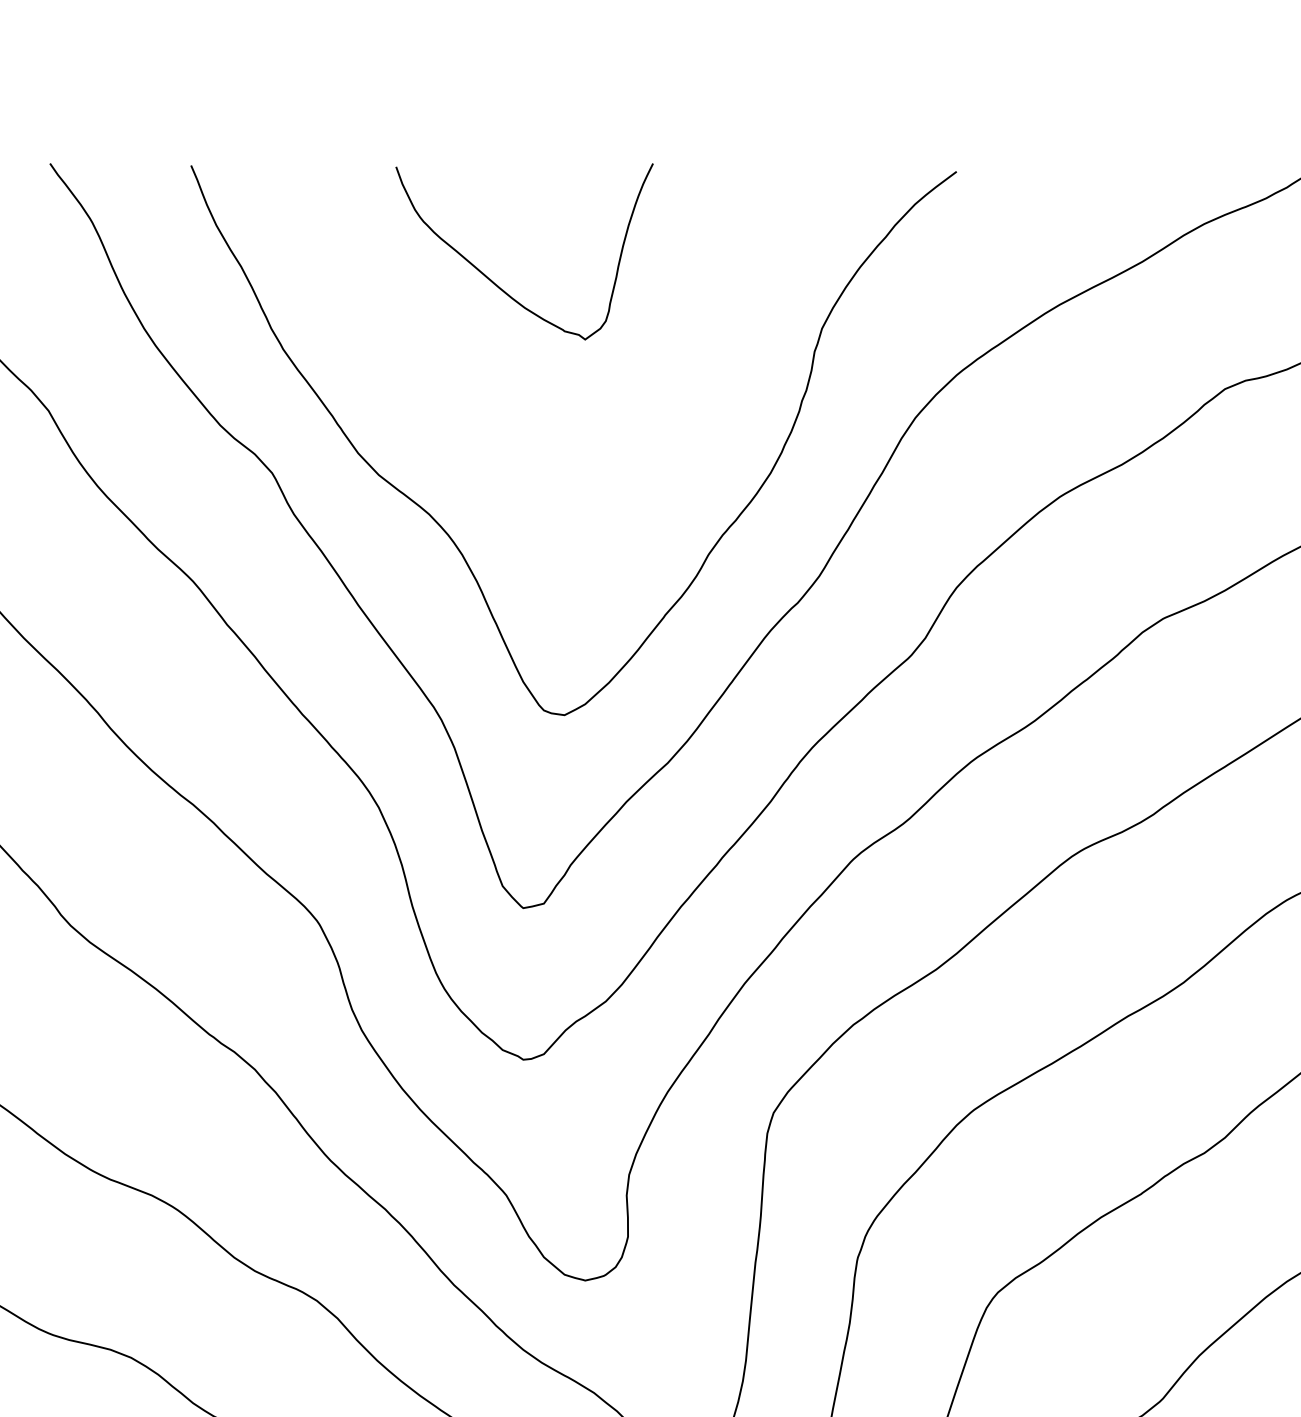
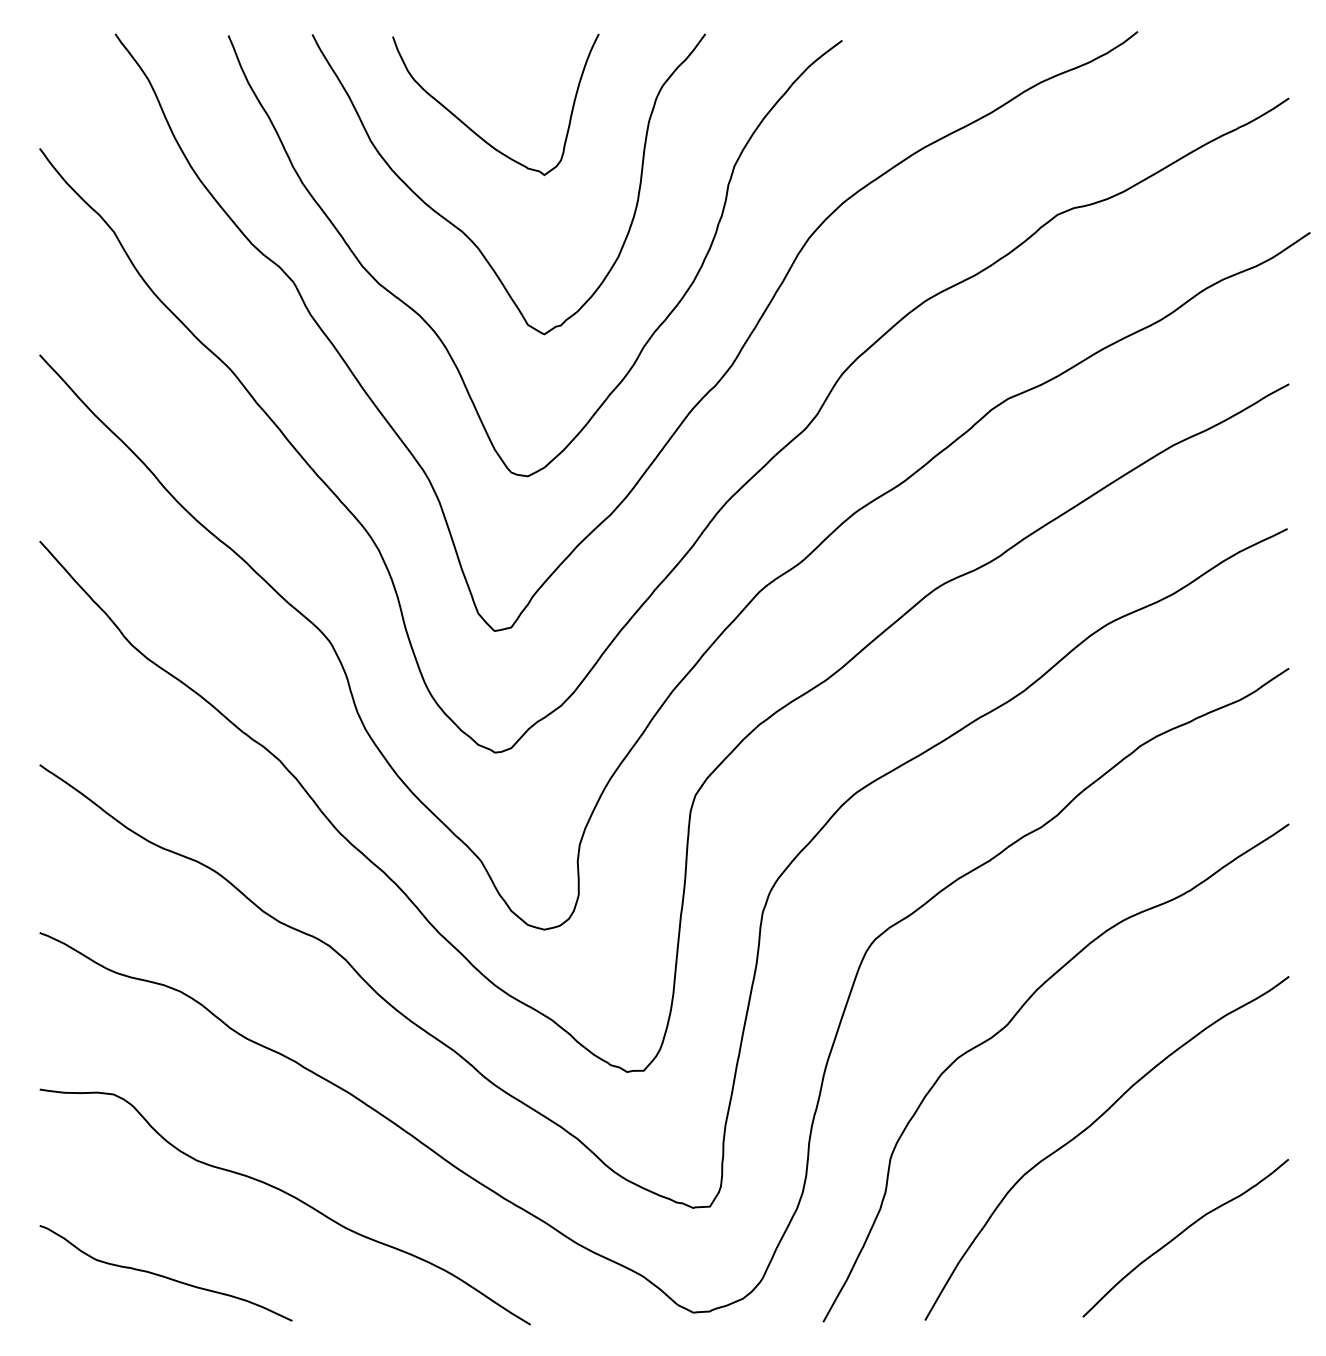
curve: (482, 408) -> (462, 230), added

